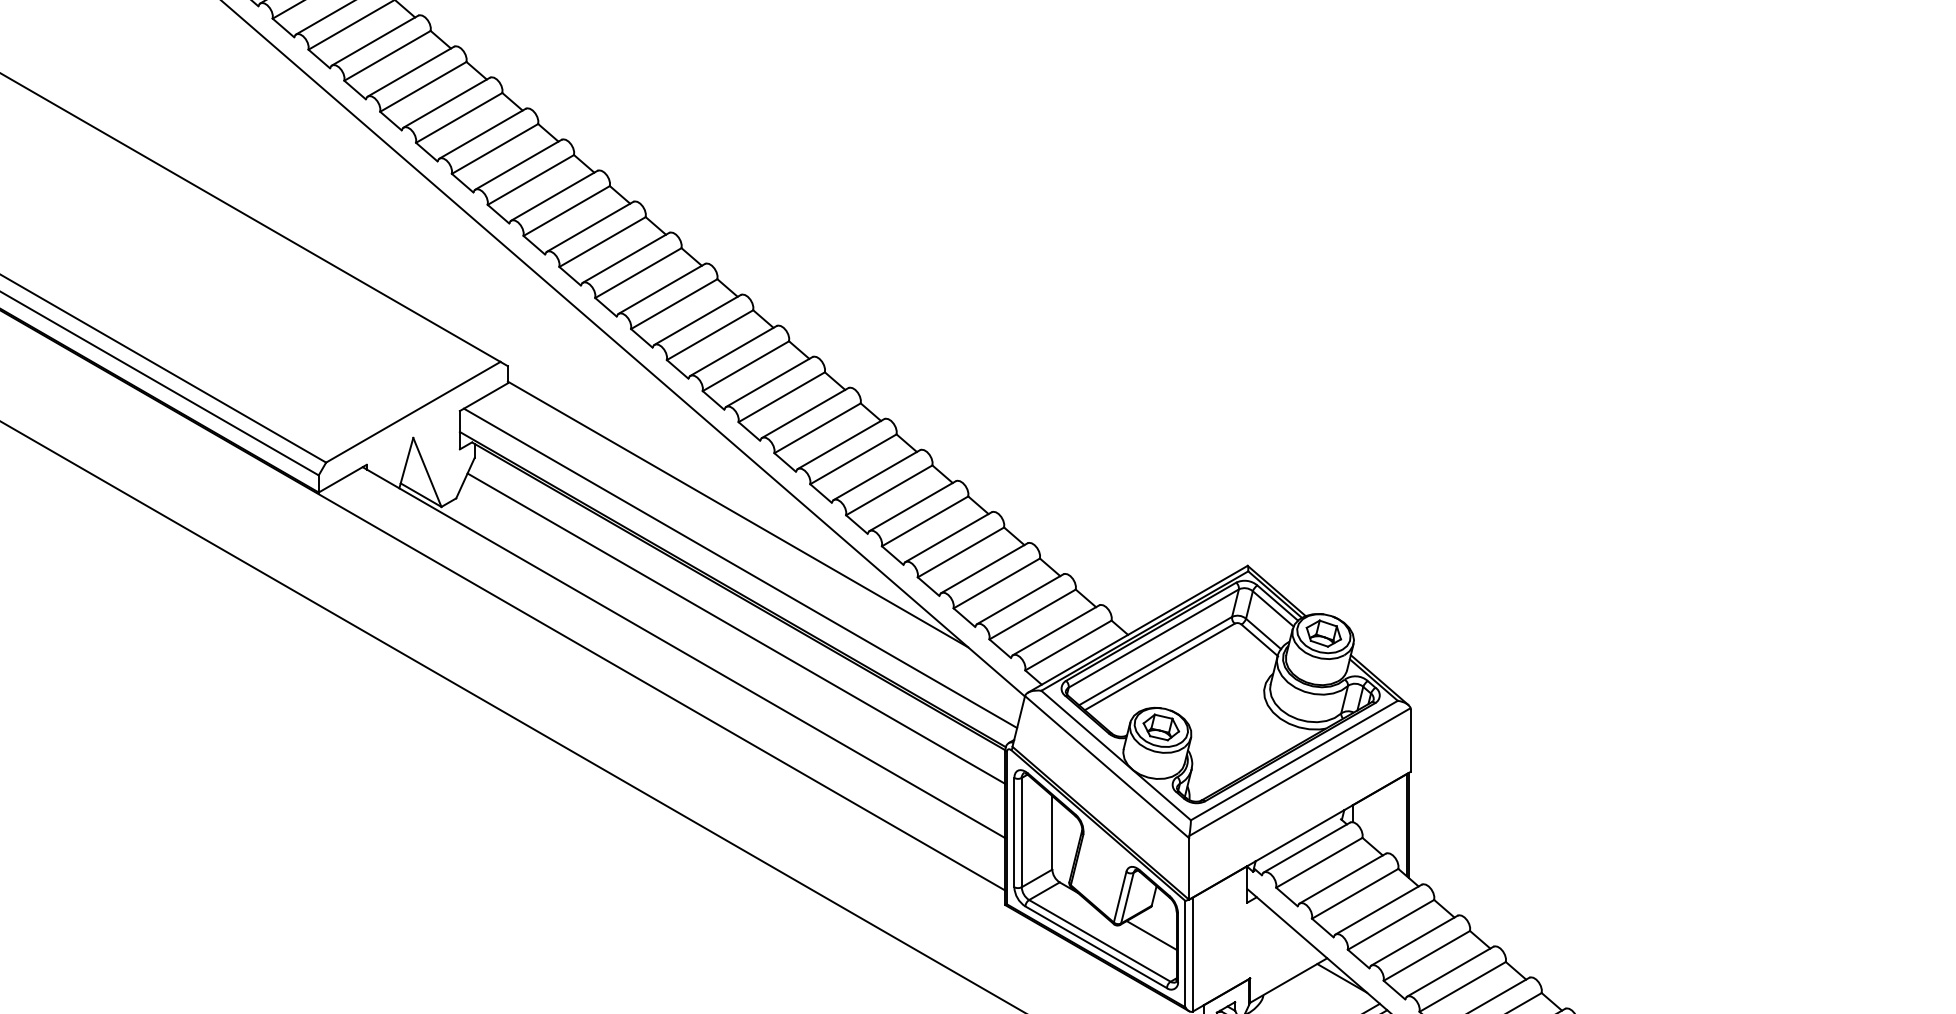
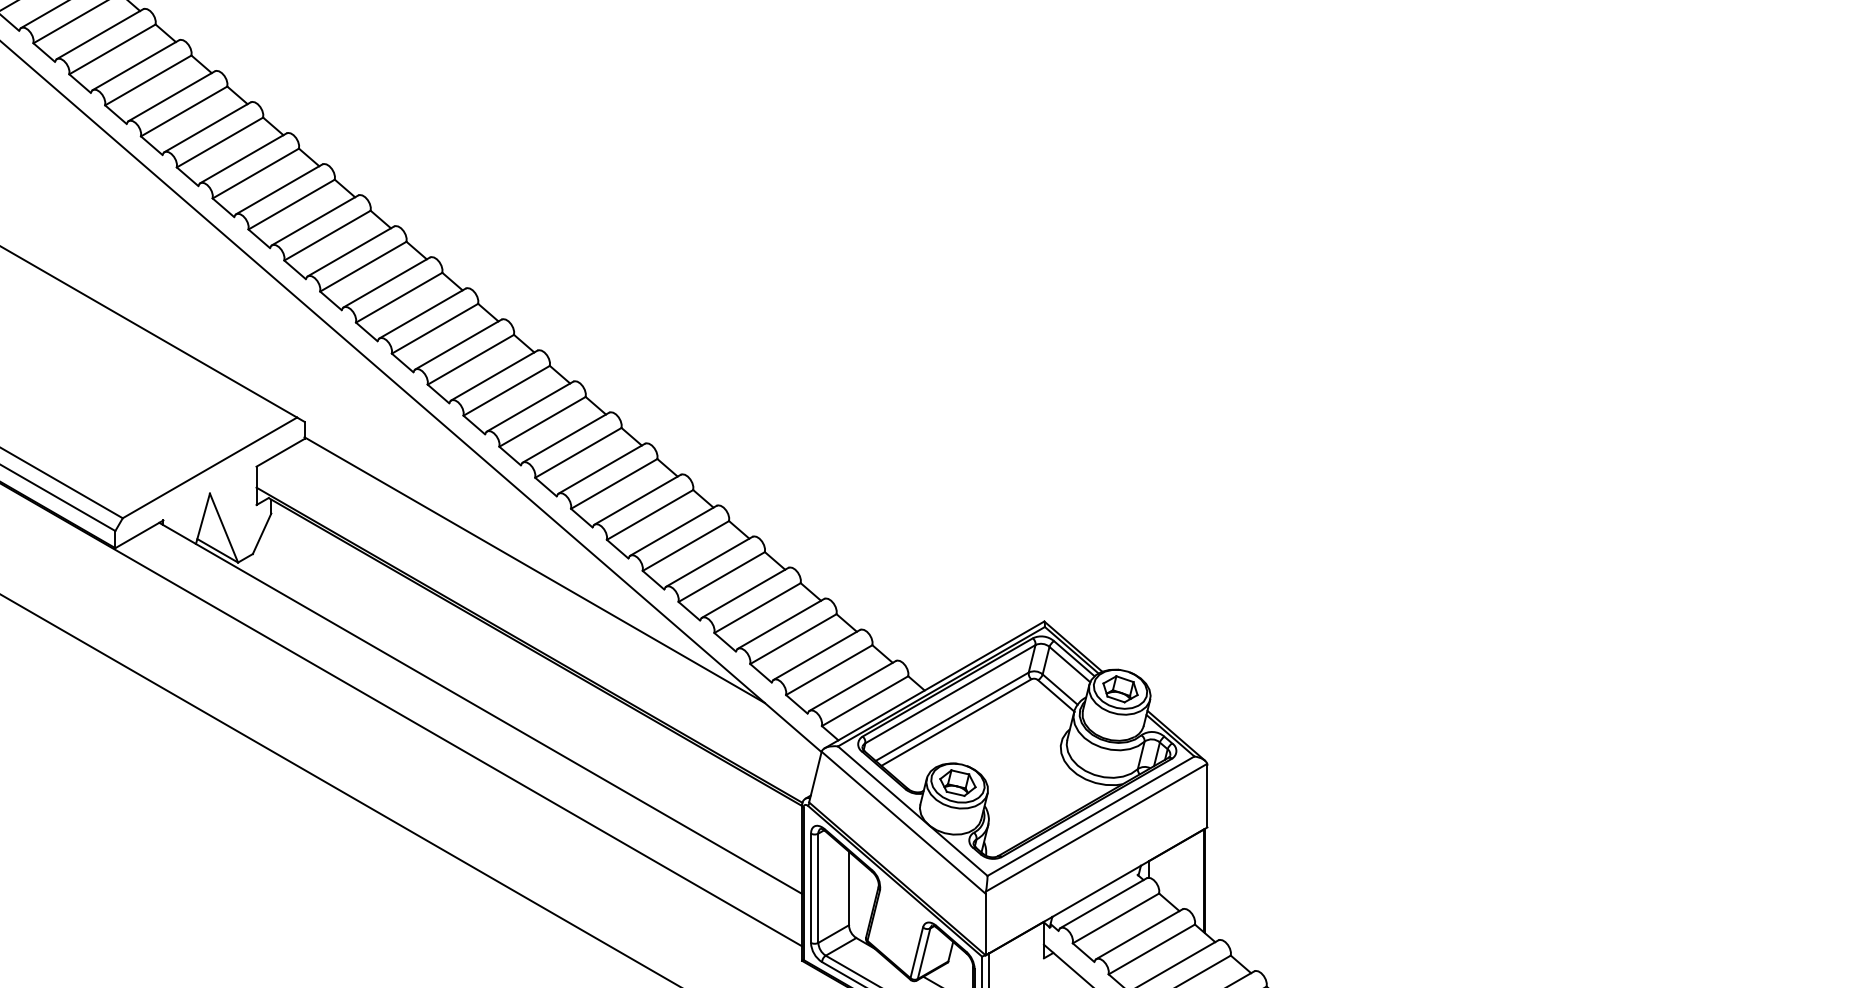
line: (740, 568) -> (537, 624), removed
line: (736, 628) -> (533, 684), removed

